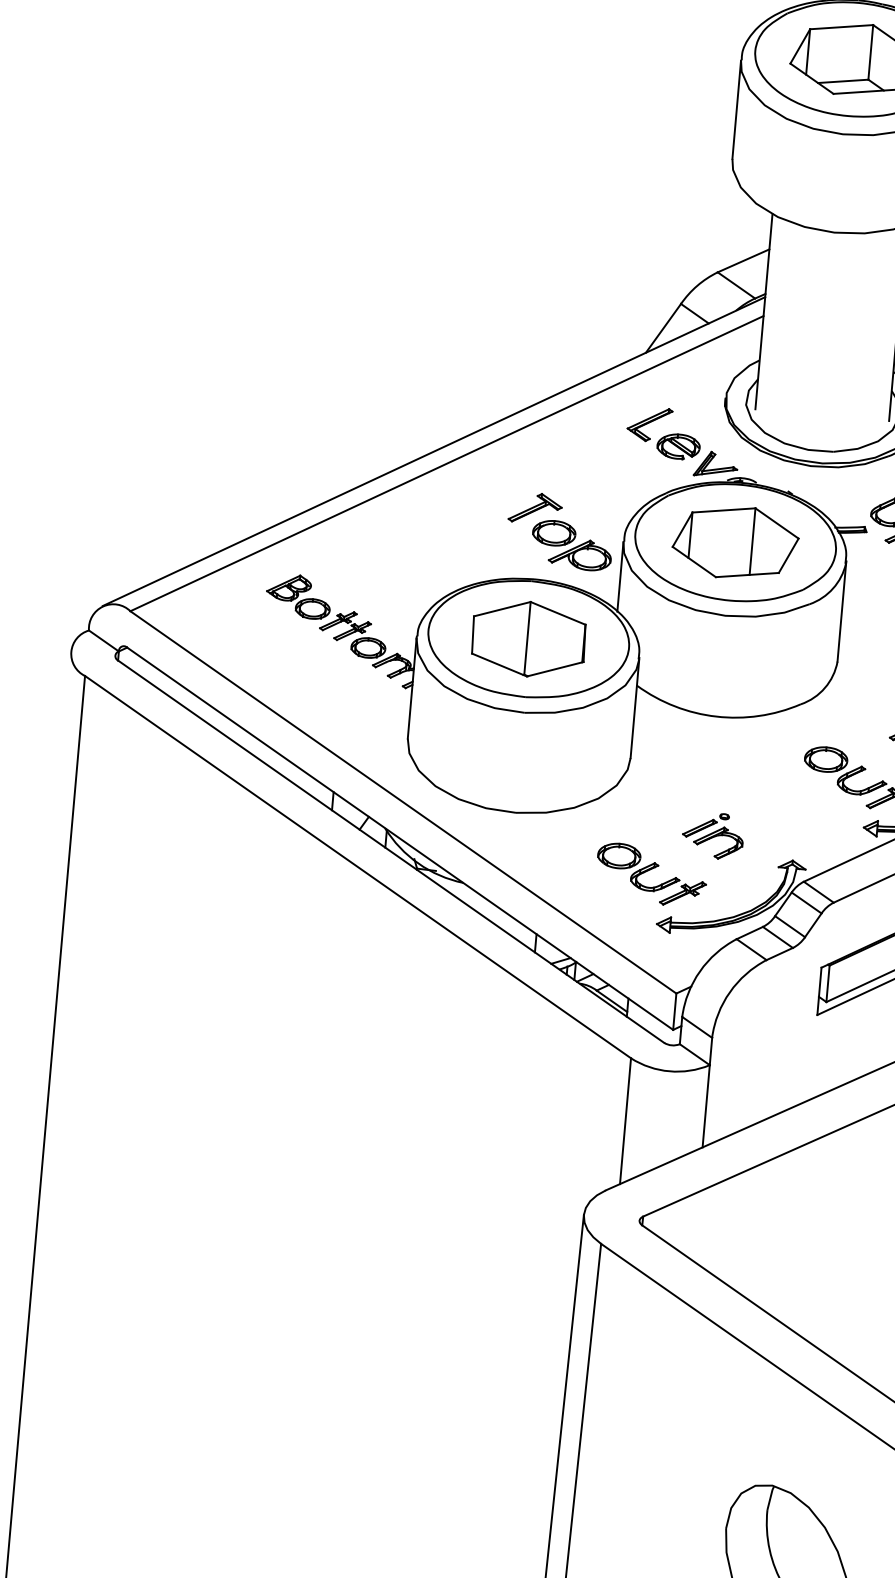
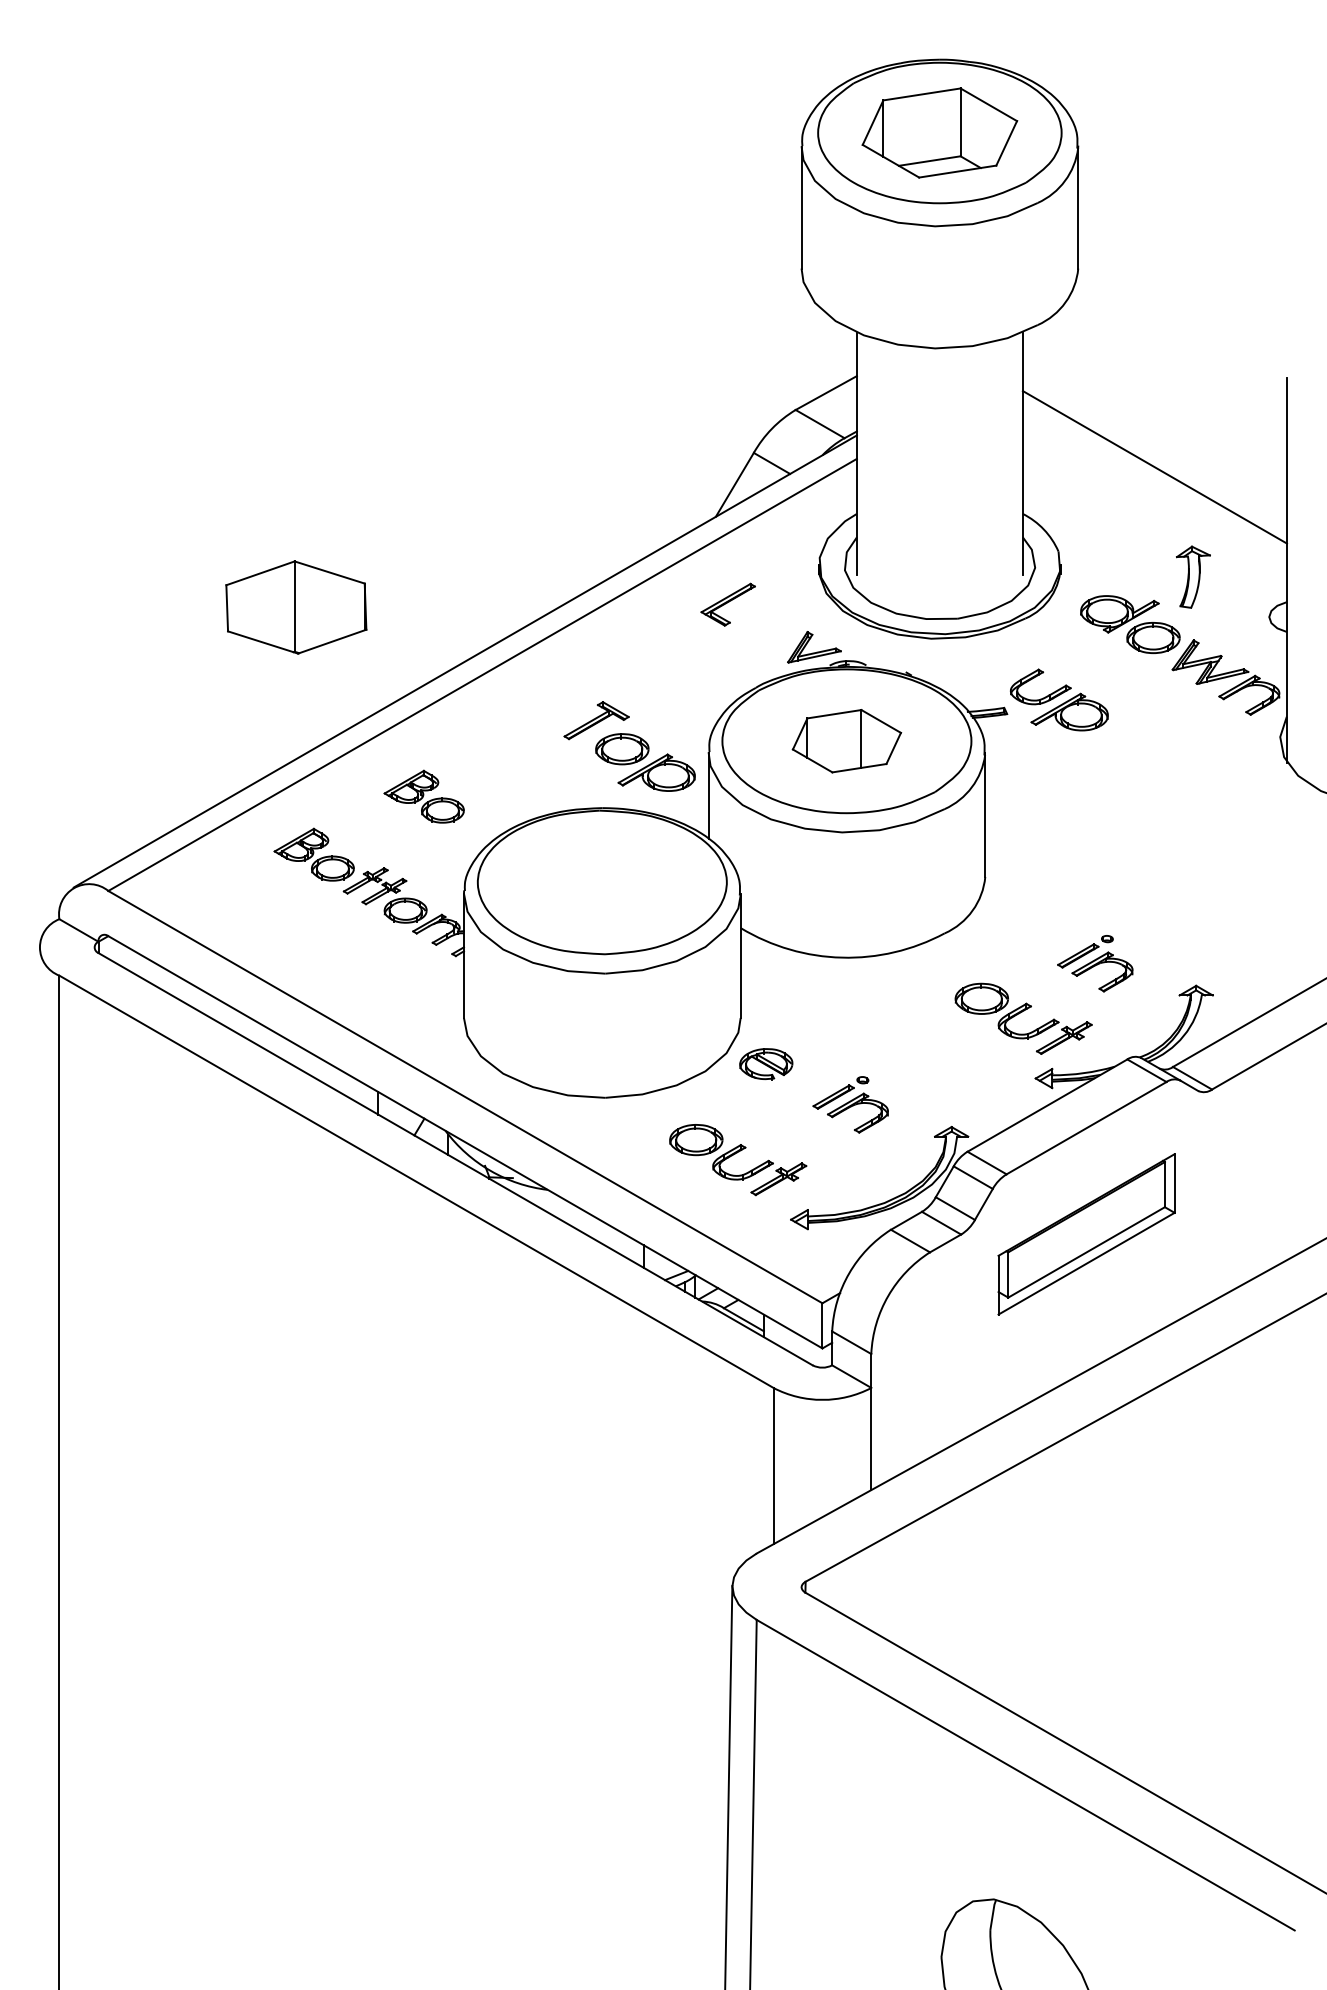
part: (678, 447) -> (766, 1064), moved
part: (735, 542) -> (846, 740), size x0.7
part: (390, 557) -> (423, 796), added
part: (528, 639) -> (296, 607), moved
part: (649, 870) -> (735, 1154), moved

